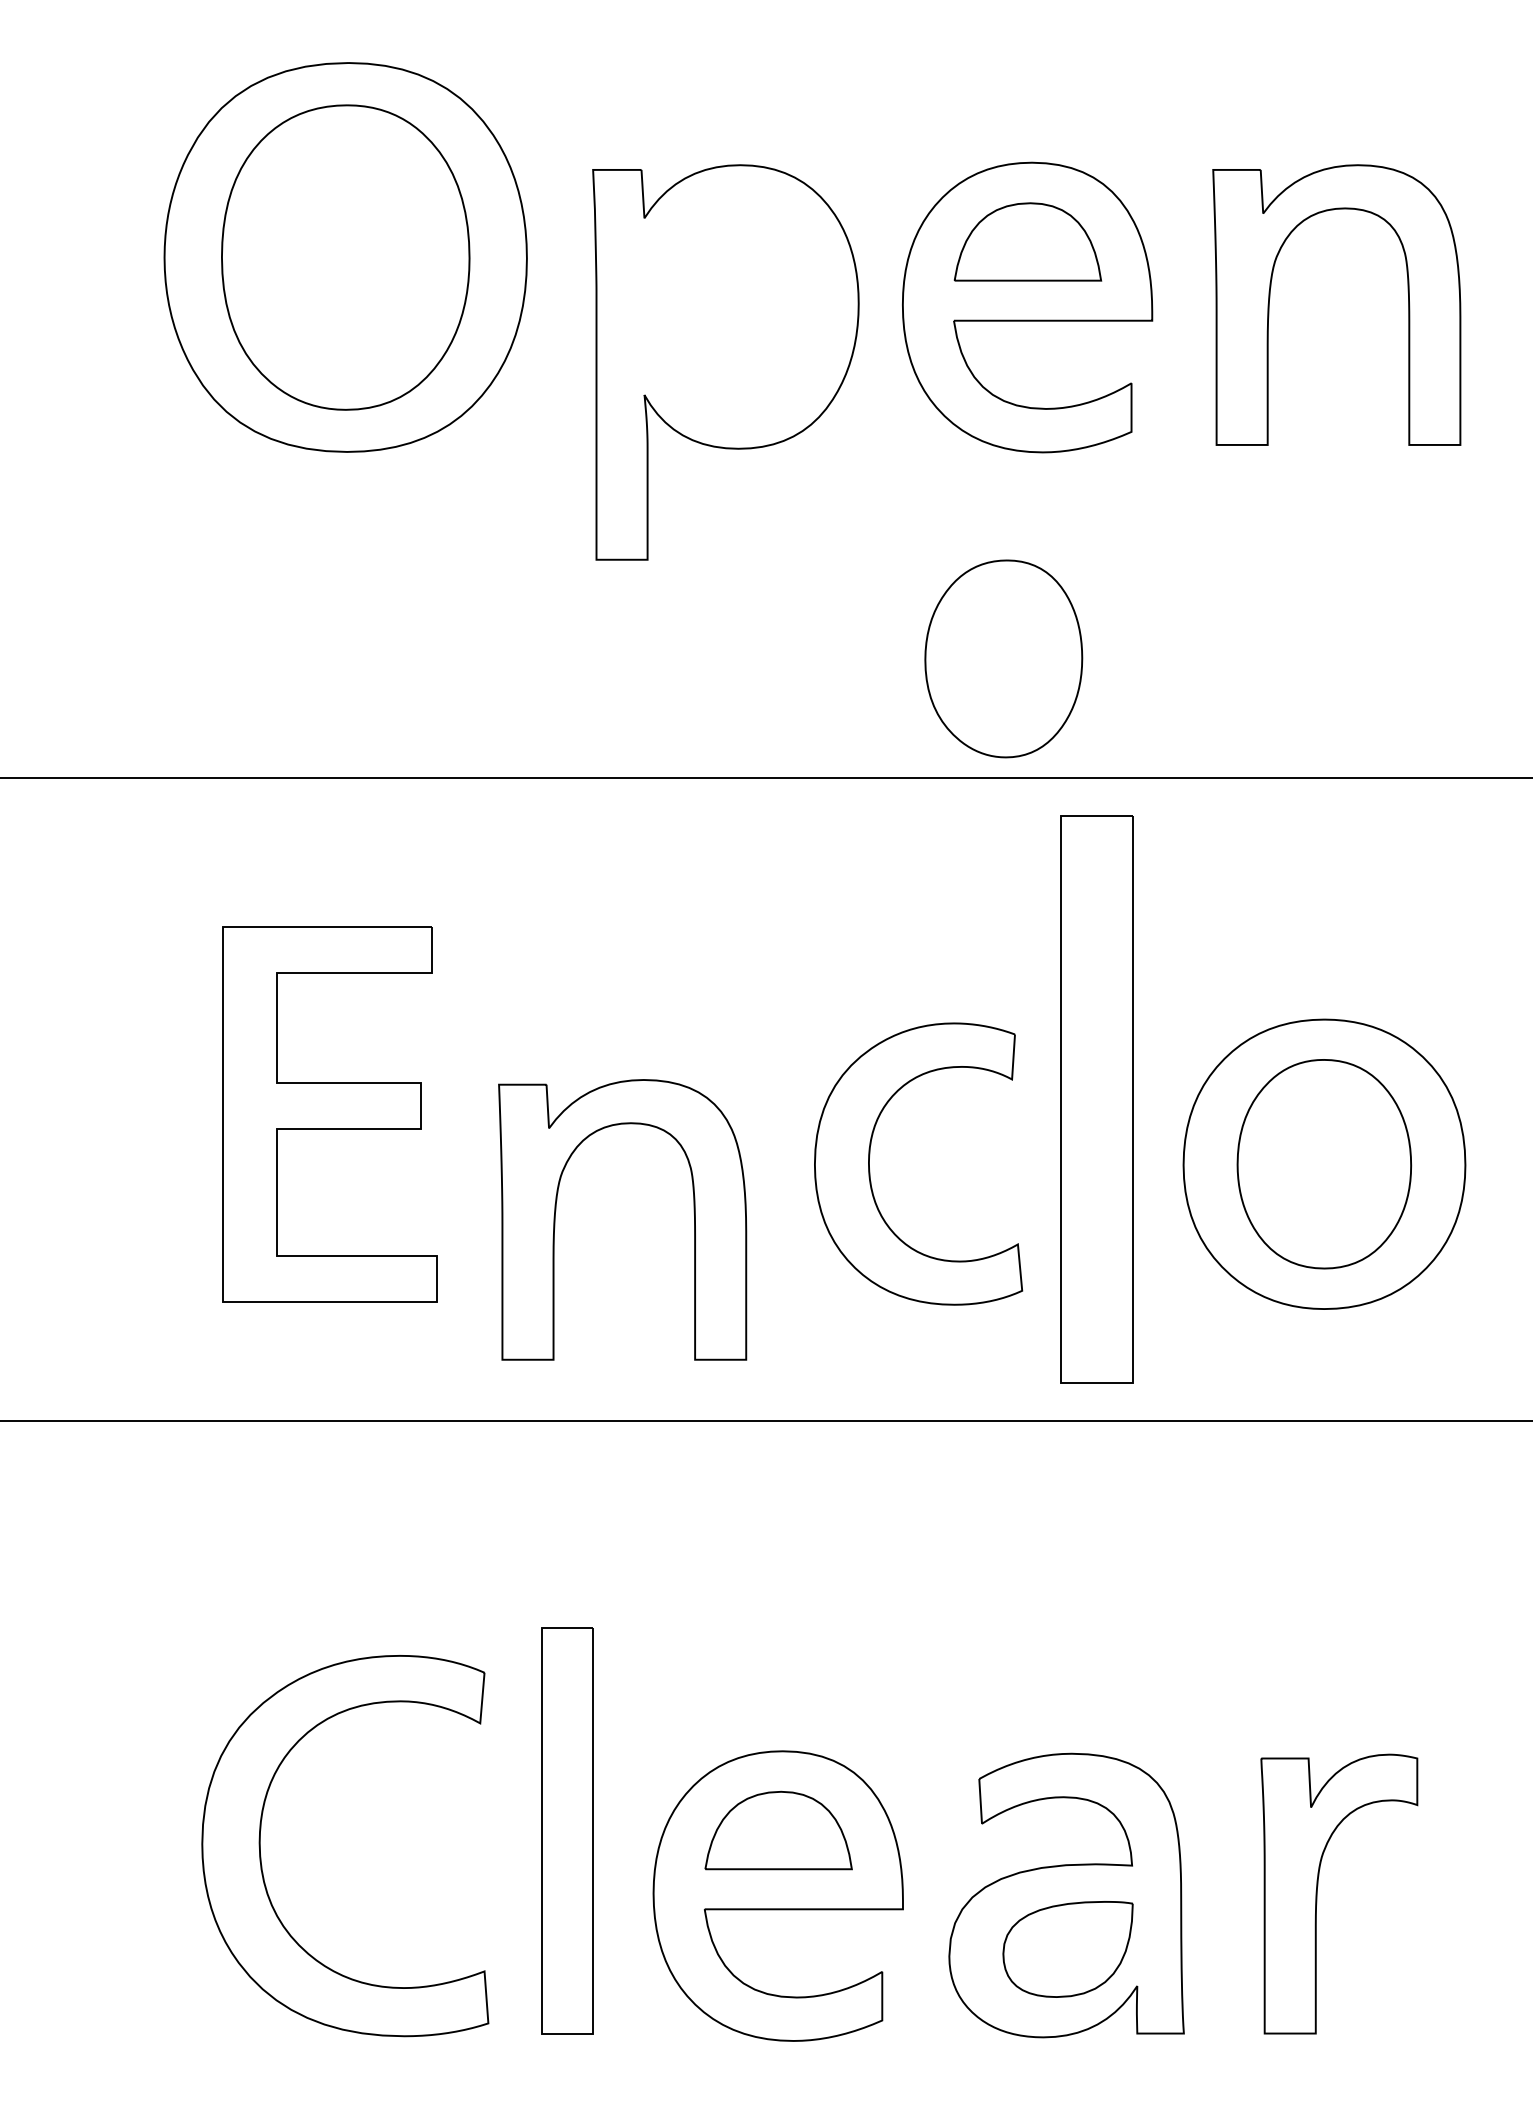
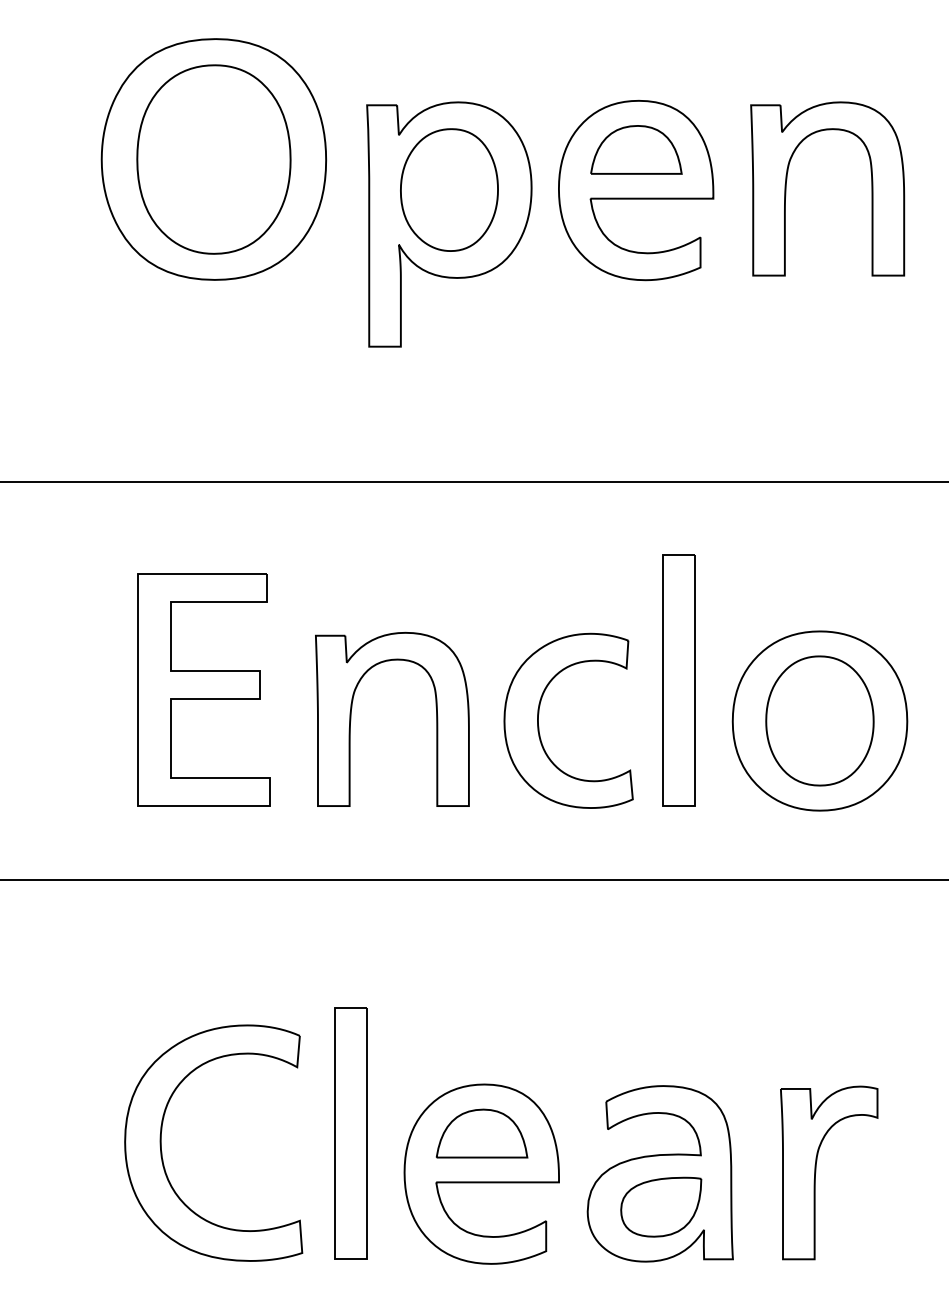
part: (1003, 657) -> (449, 189), moved
part: (1095, 1098) -> (678, 680), size x0.71
part: (556, 1218) -> (351, 718), moved

